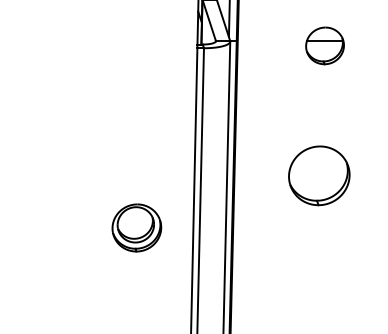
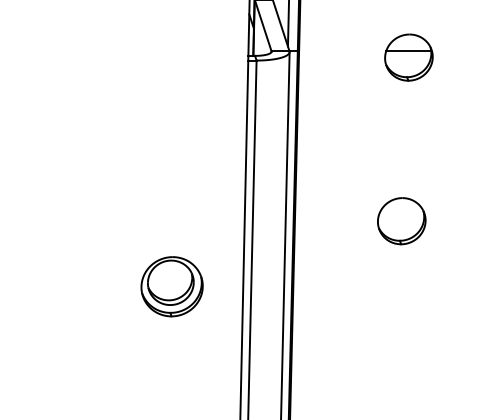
part: (319, 175) -> (401, 220), size x0.62

